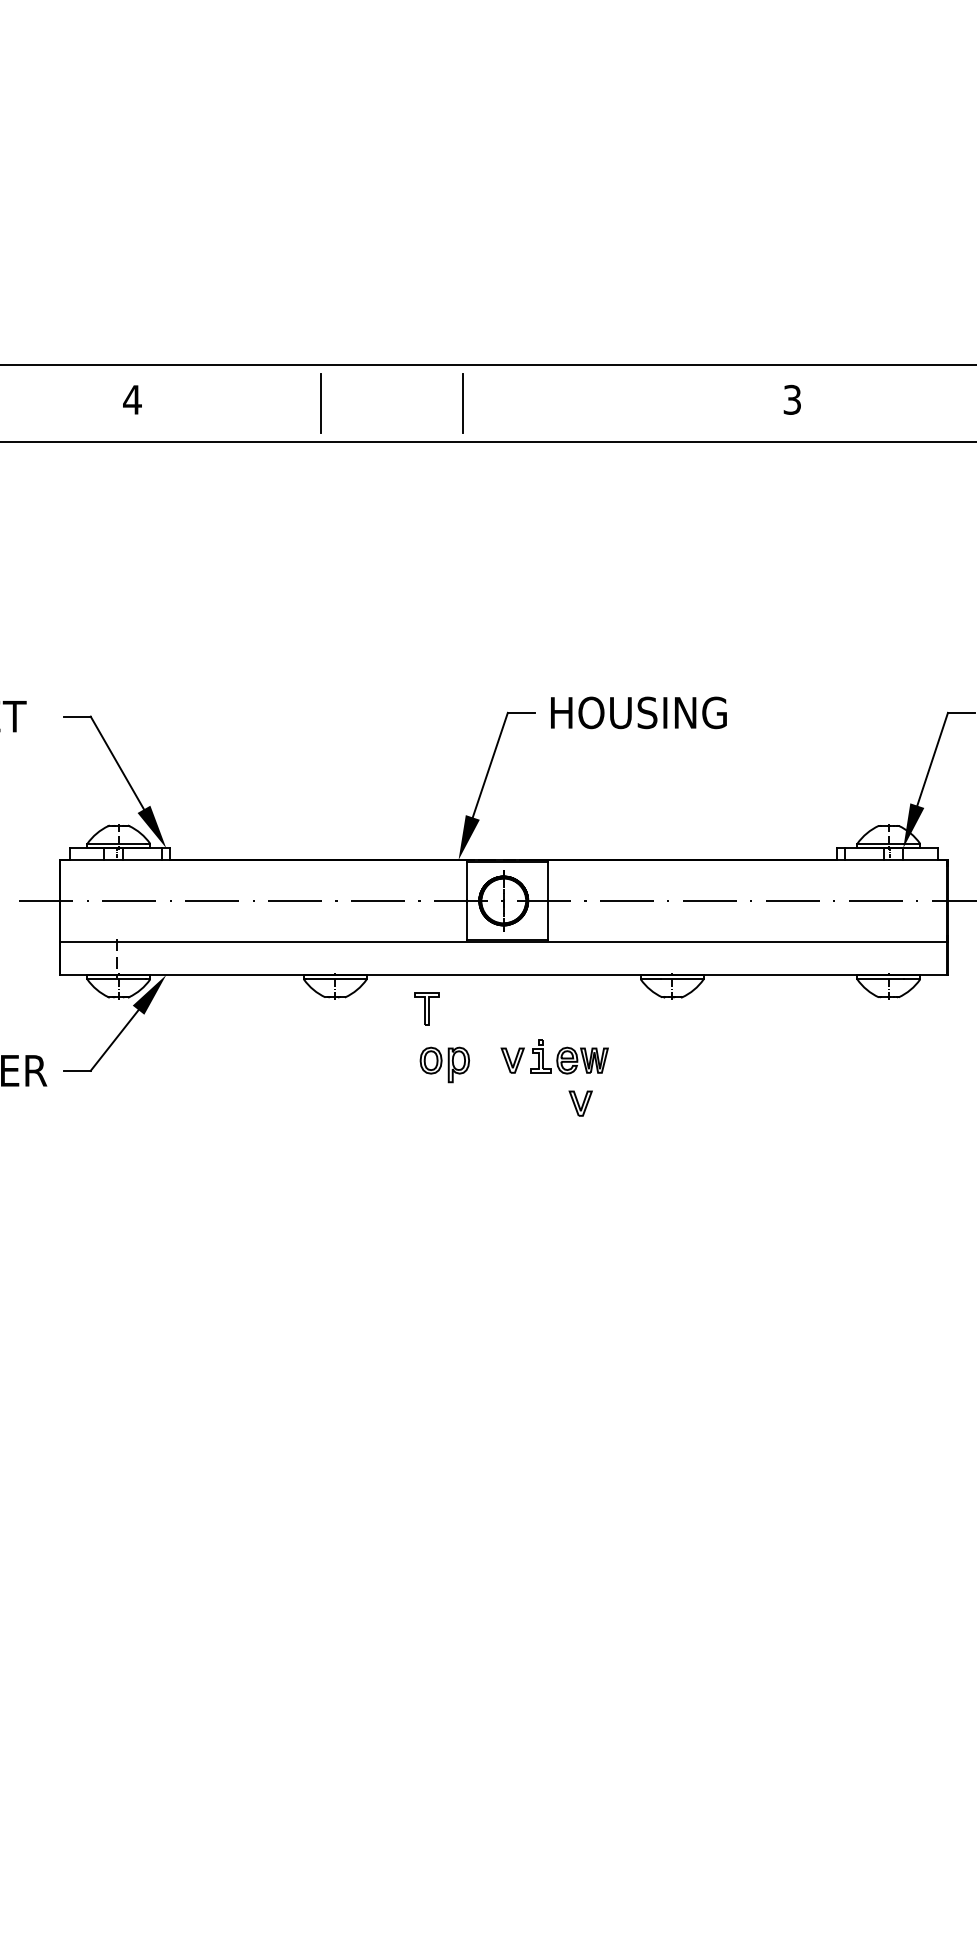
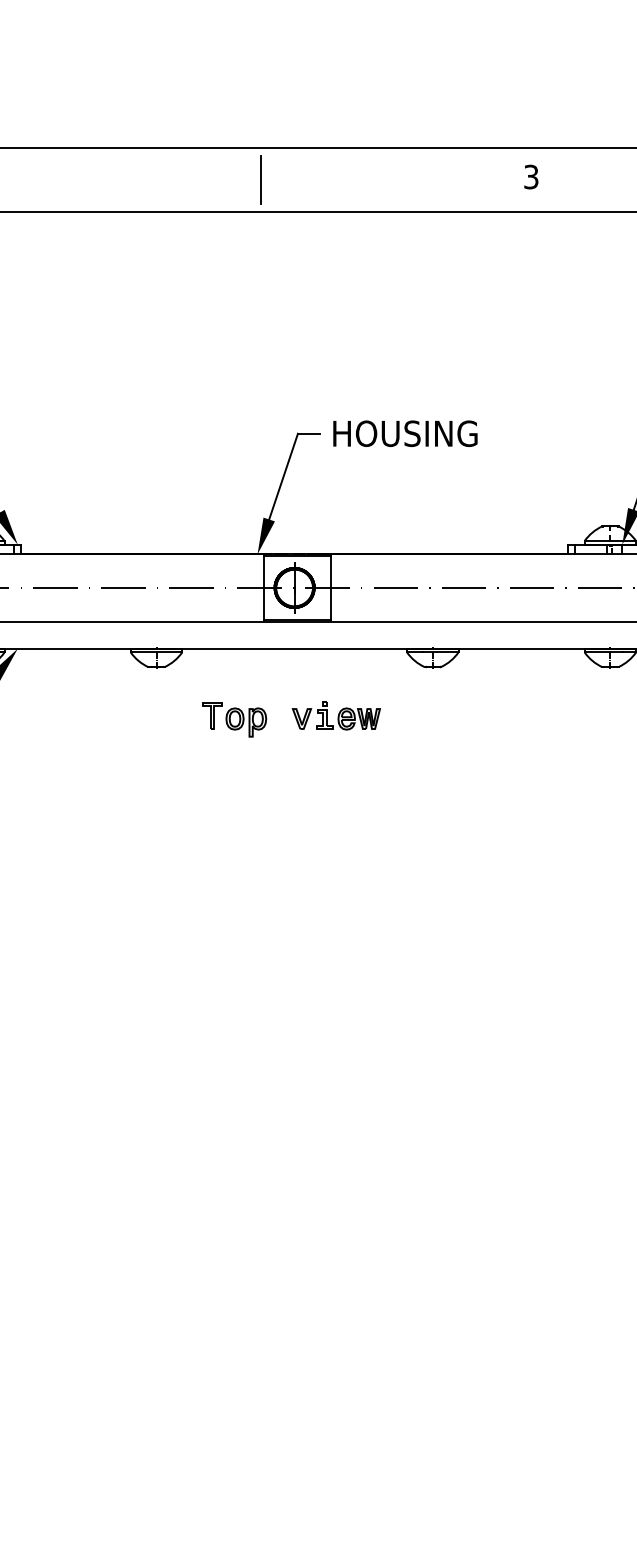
line: (320, 403) -> (144, 180), removed
part: (426, 1008) -> (212, 715), moved
part: (580, 1103) -> (357, 754), removed

